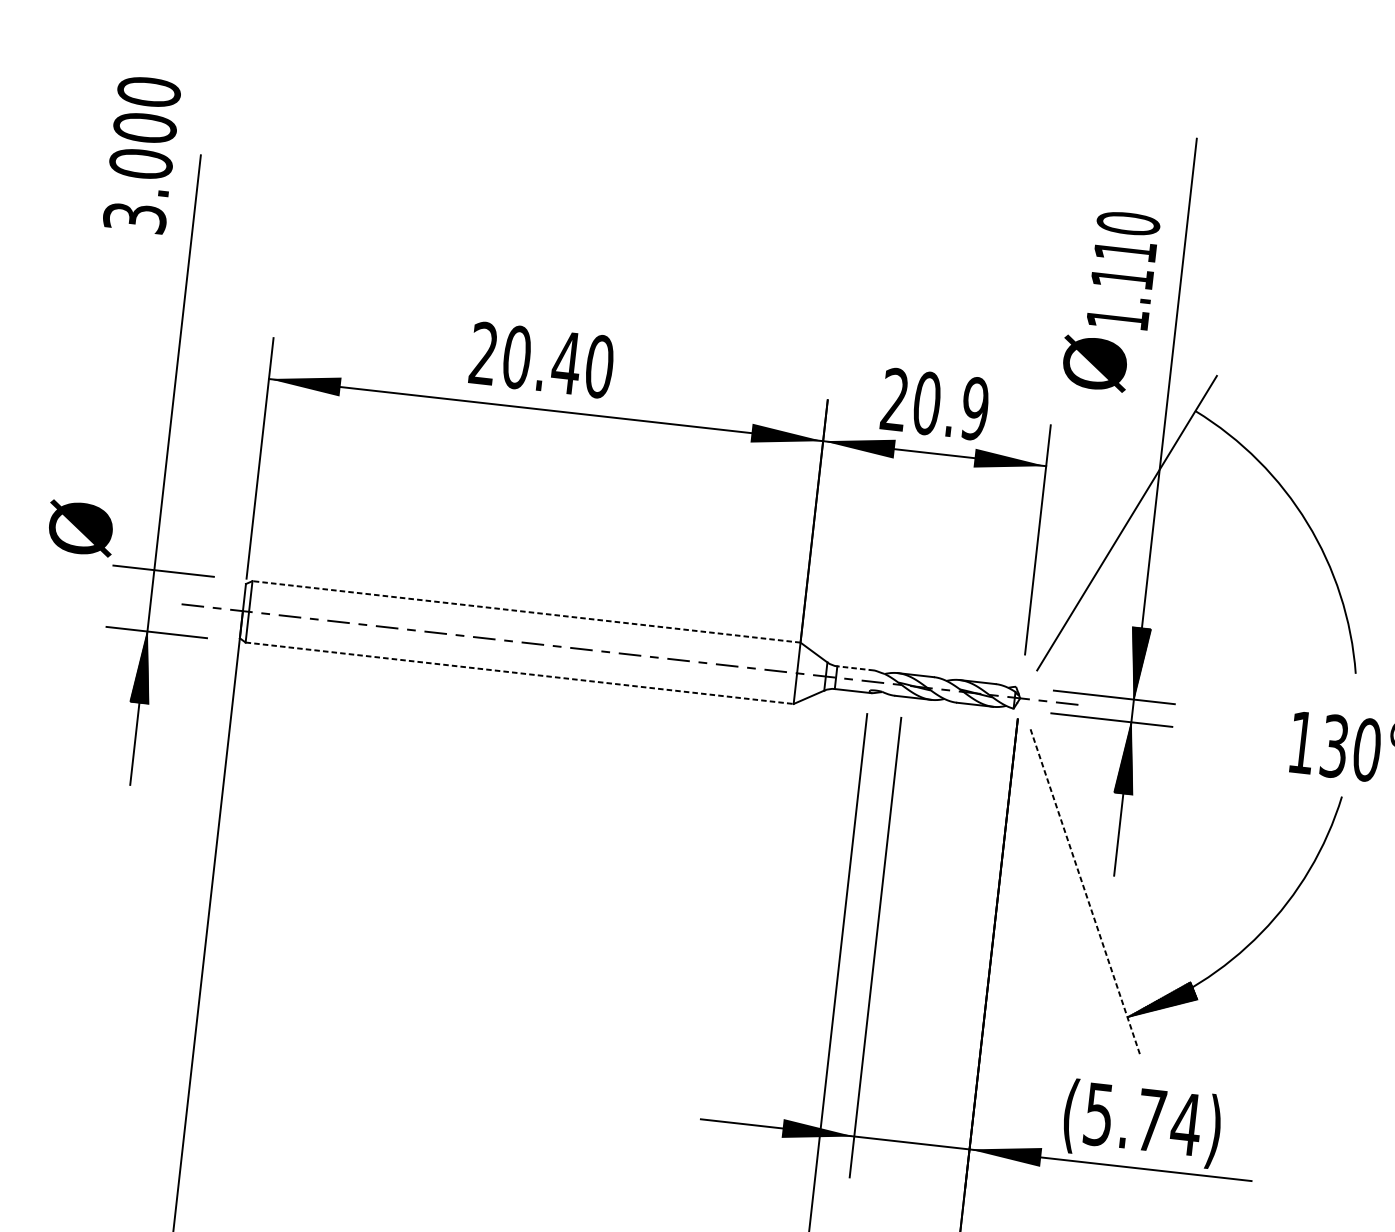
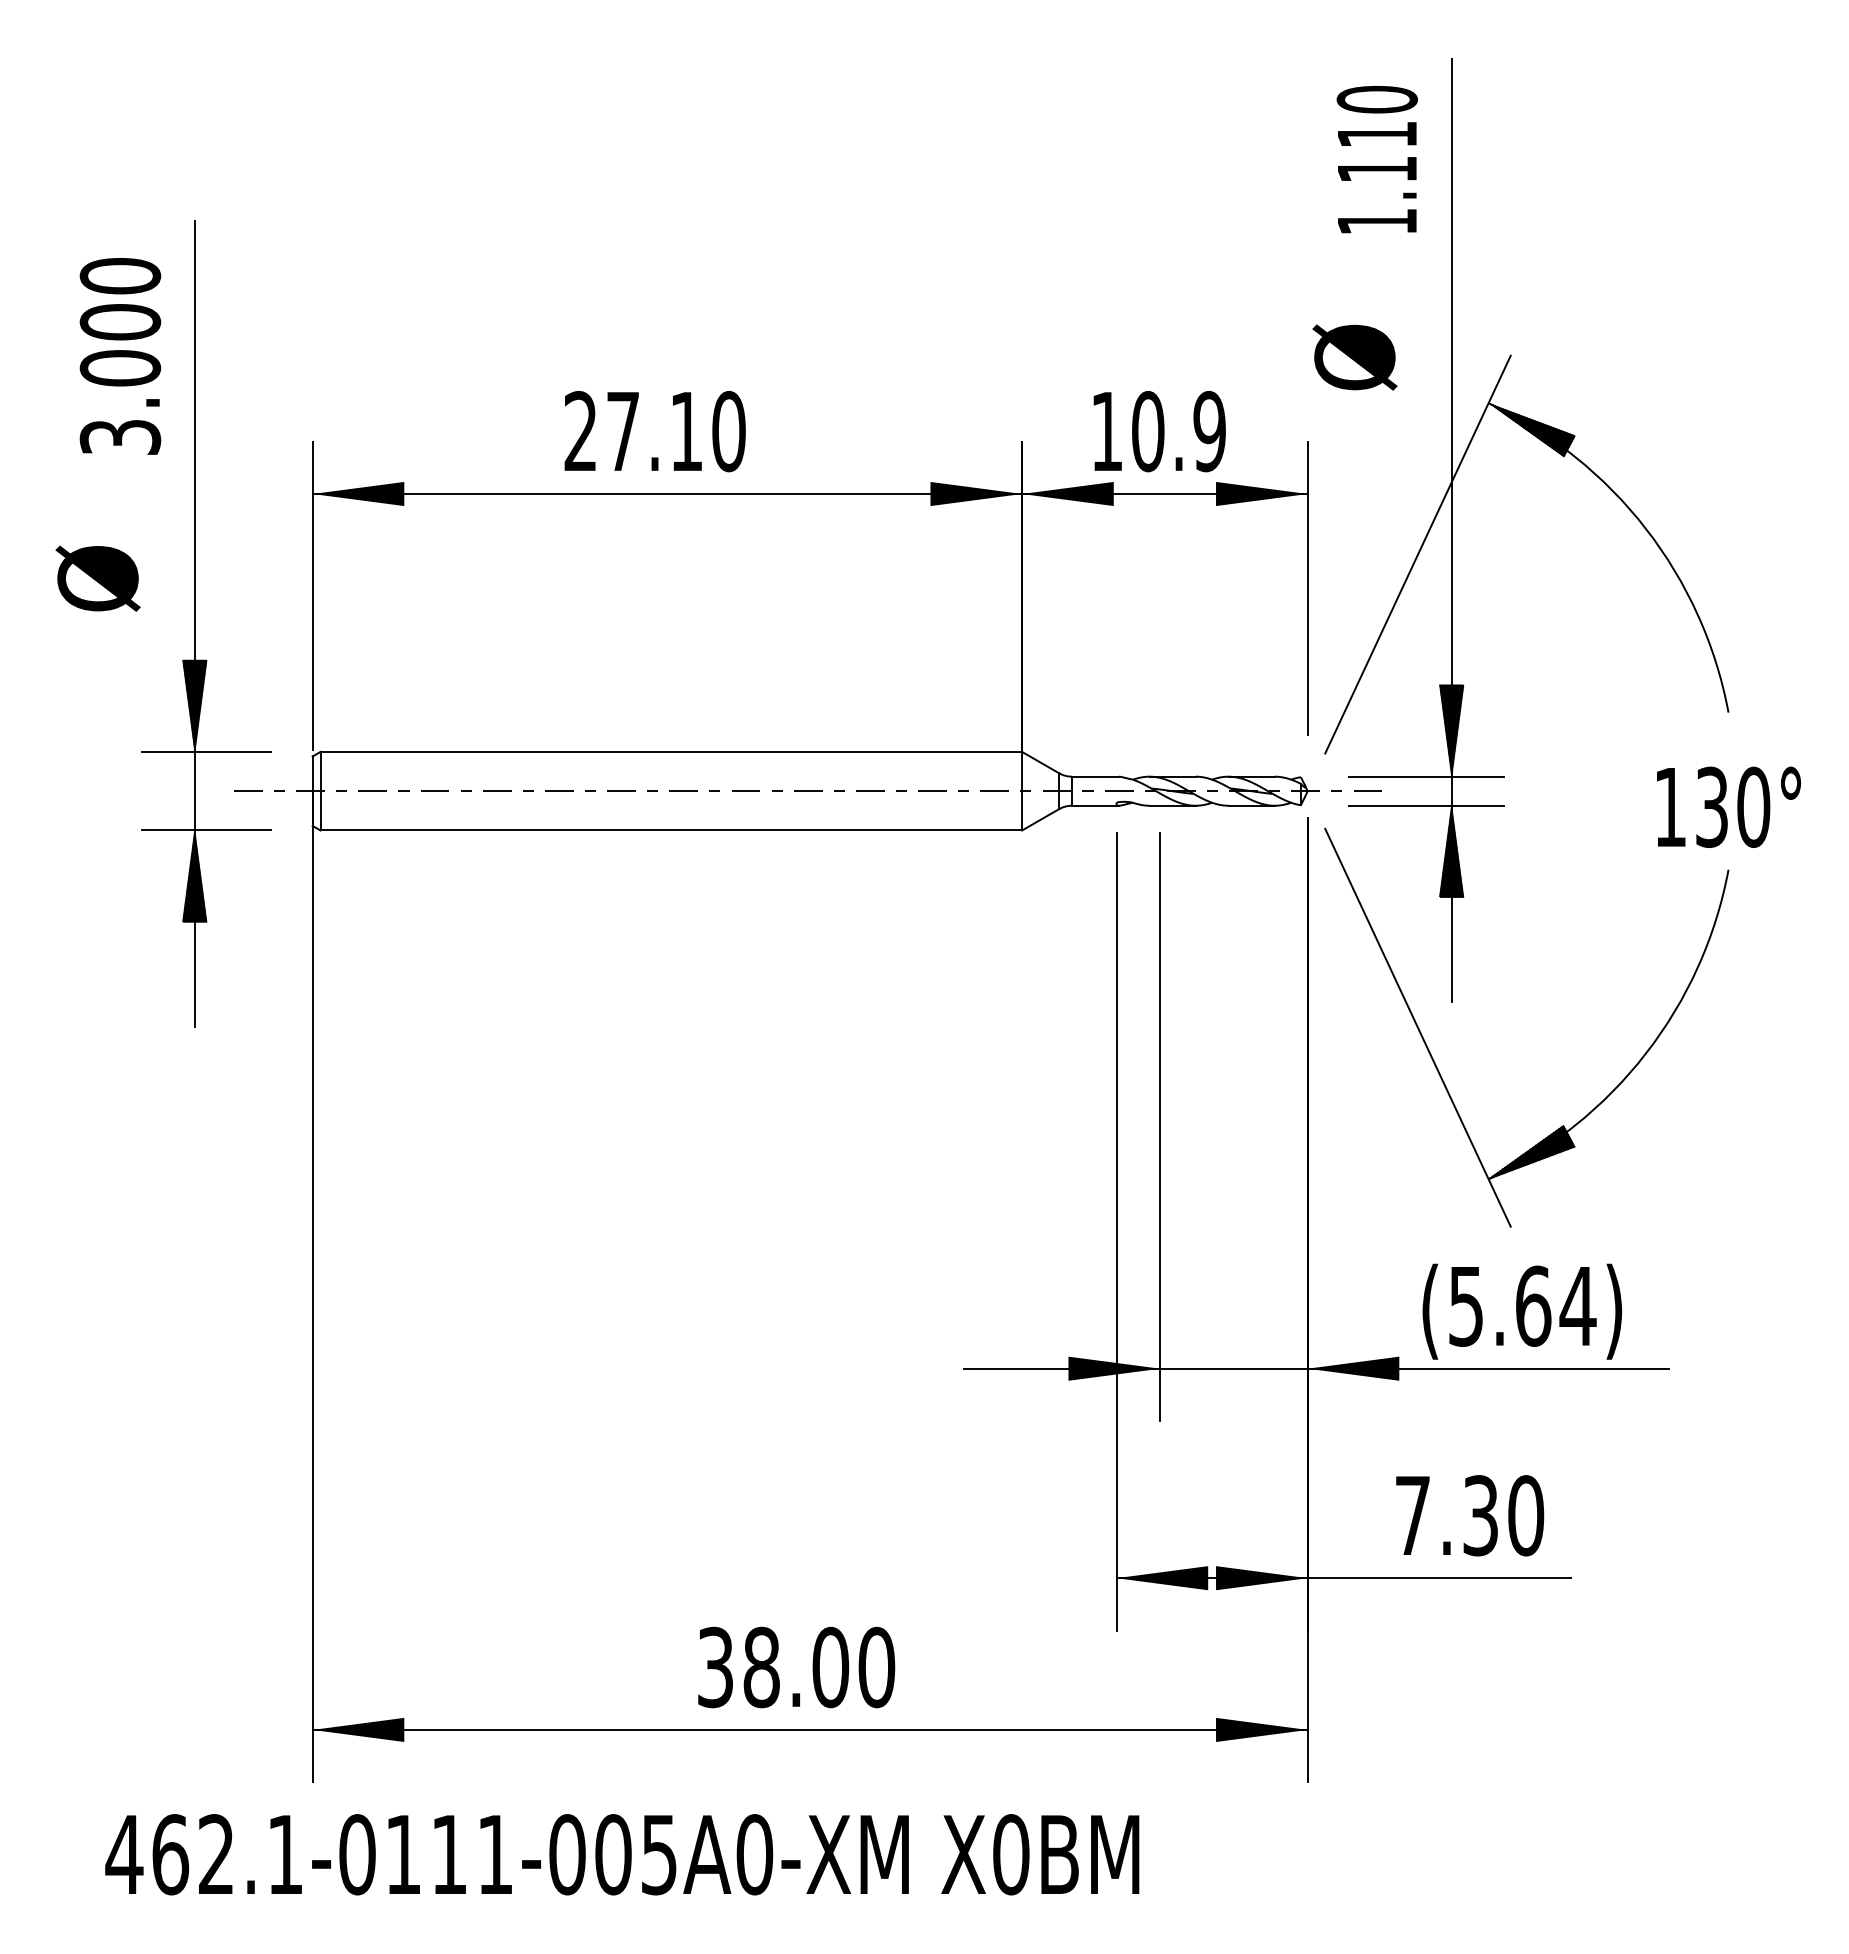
text: (142, 154) -> (120, 356), moved
text: (1122, 270) -> (1376, 159), moved
text: (542, 360) -> (655, 431), 20.40 -> 27.10
text: (894, 398) -> (1106, 430), 20.9 -> 10.9
hatch: (1226, 435) -> (1531, 429), added
text: (80, 528) -> (97, 578), moved
hatch: (158, 533) -> (194, 705), added
line: (526, 611) -> (671, 751), dashed -> solid
line: (854, 668) -> (1094, 776), dashed -> solid
line: (519, 673) -> (671, 830), dashed -> solid
line: (1085, 893) -> (1418, 1028), dashed -> solid
text: (1151, 1119) -> (1533, 1305), (5.74) -> (5.64)

